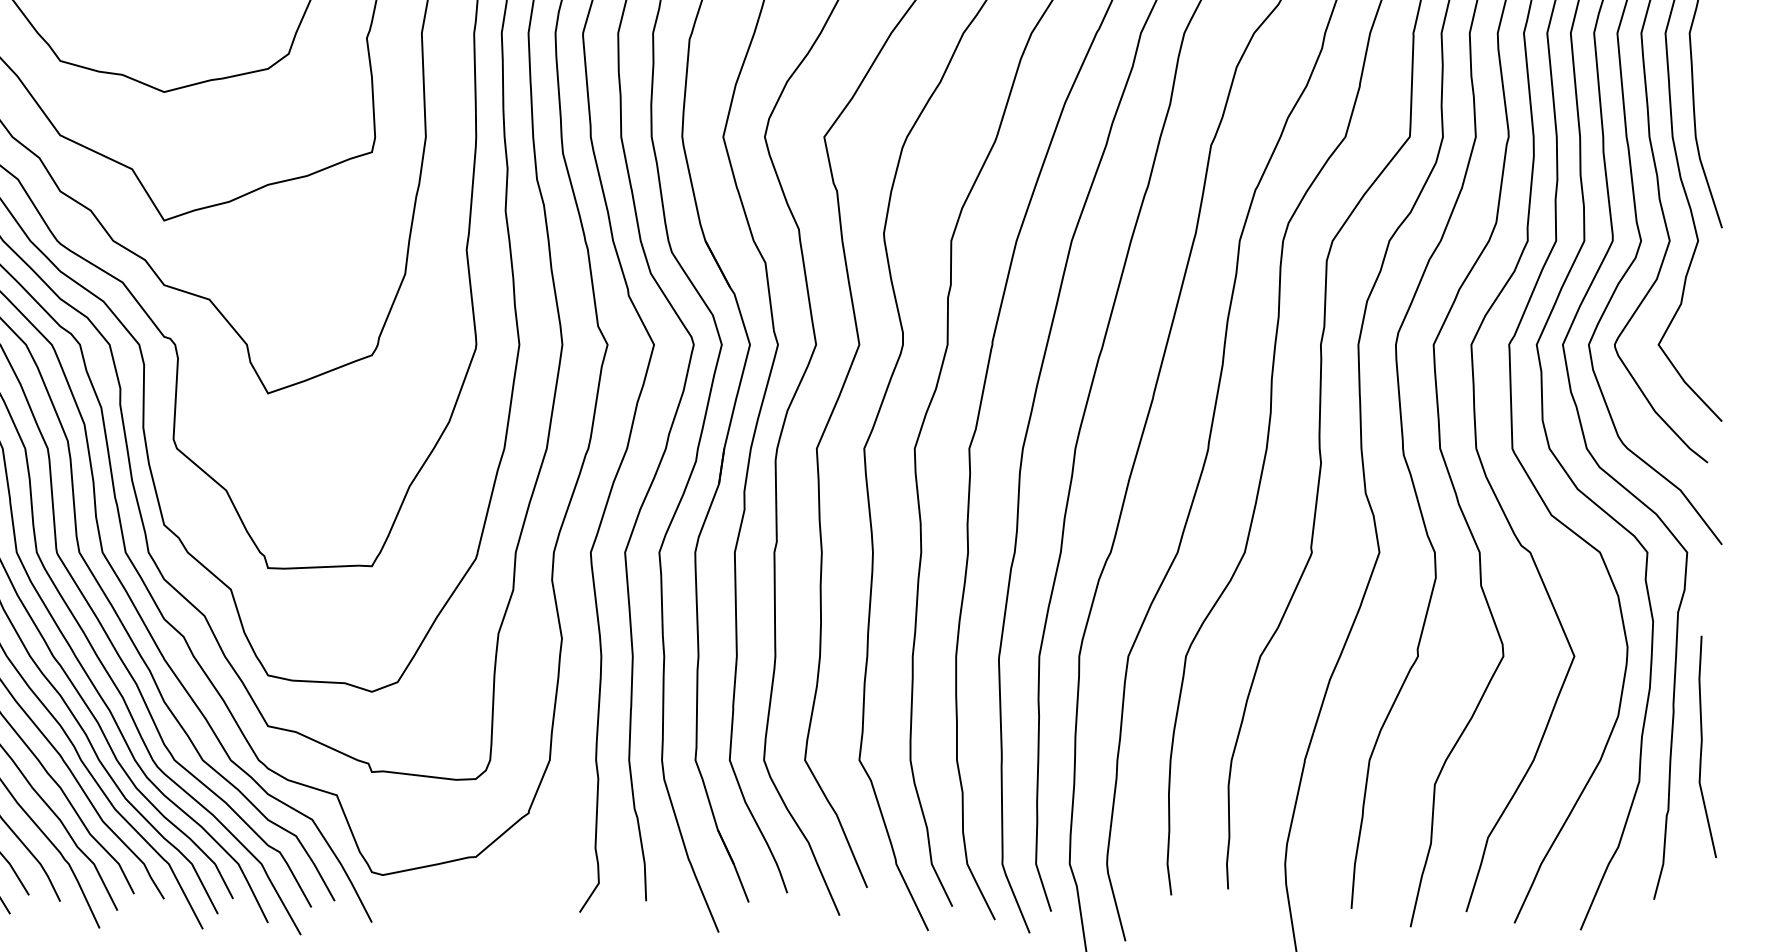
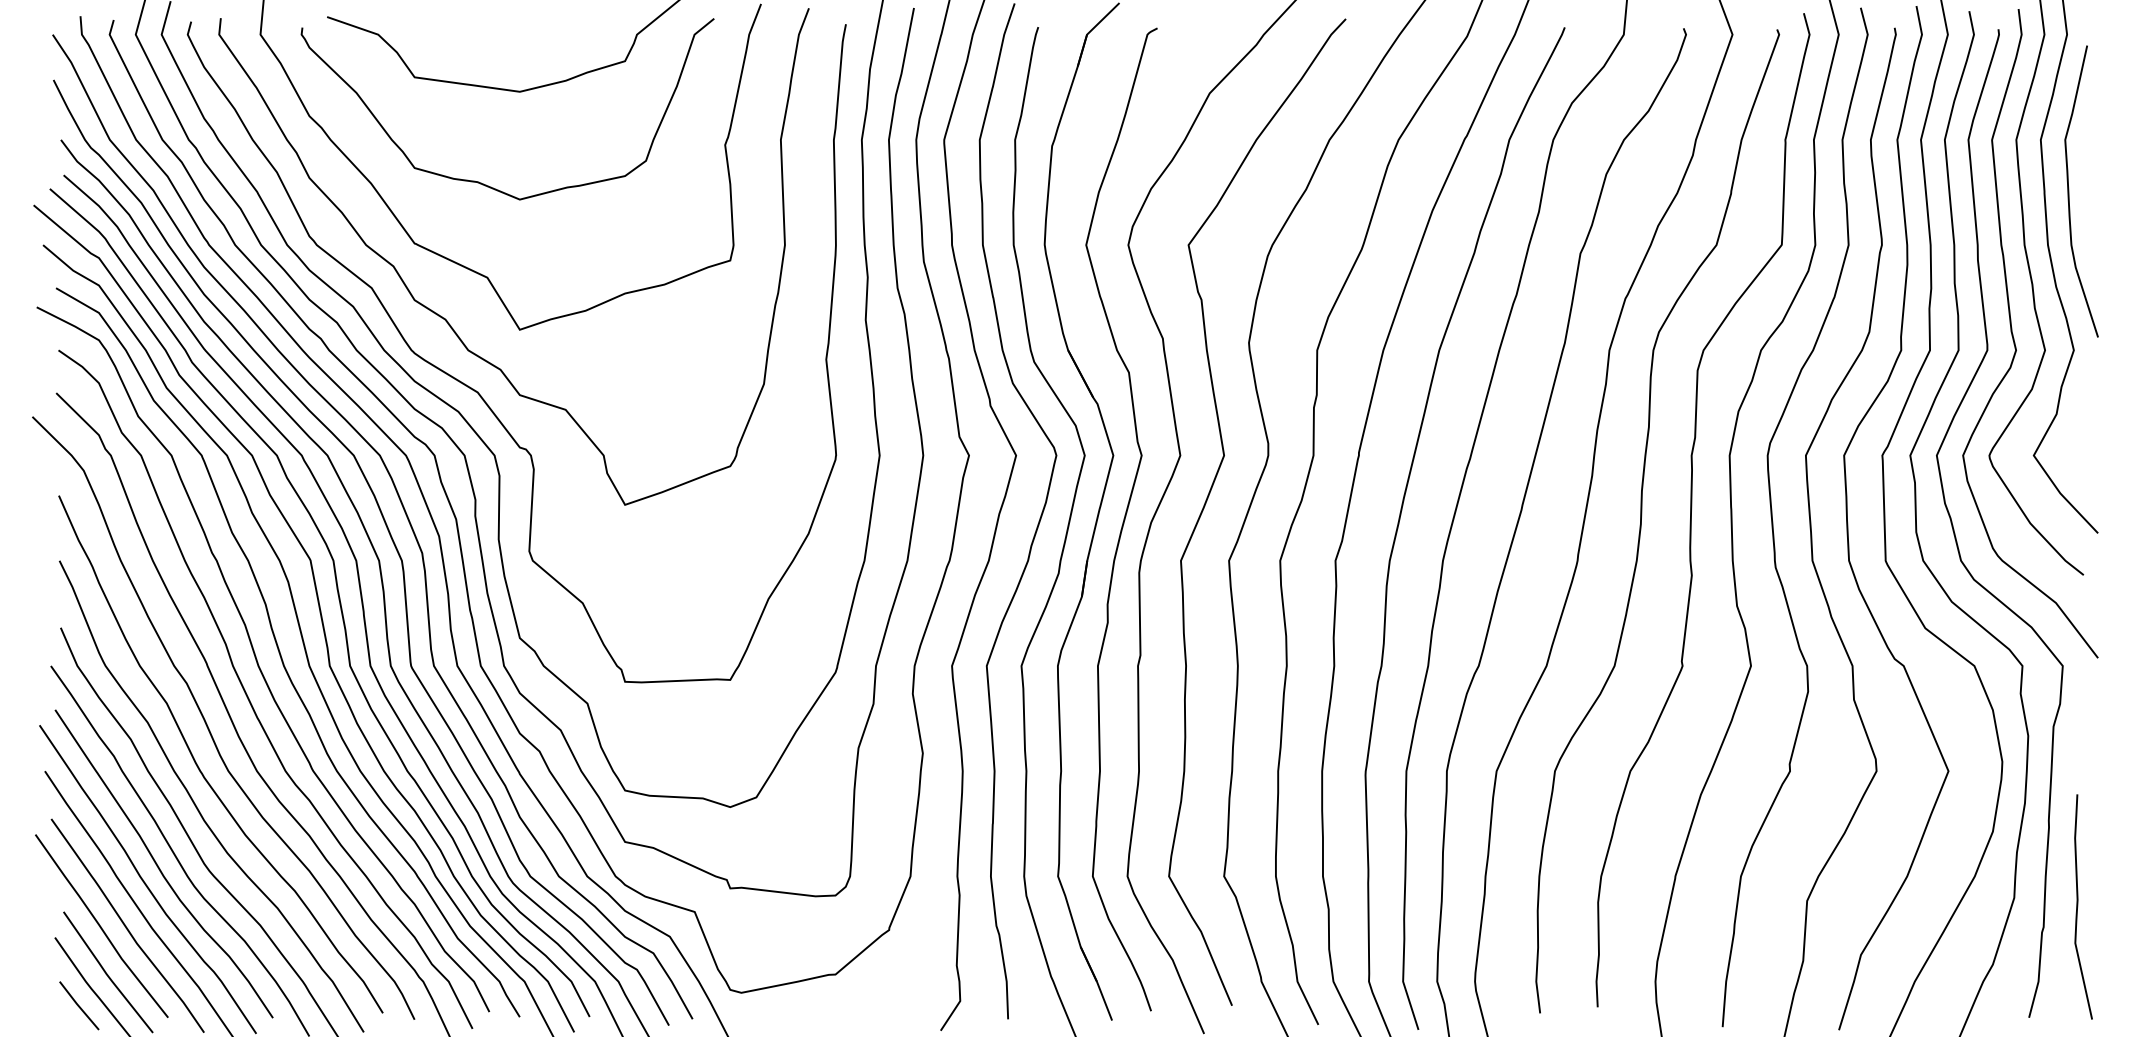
curve: (1702, 746) -> (2078, 906), moved

